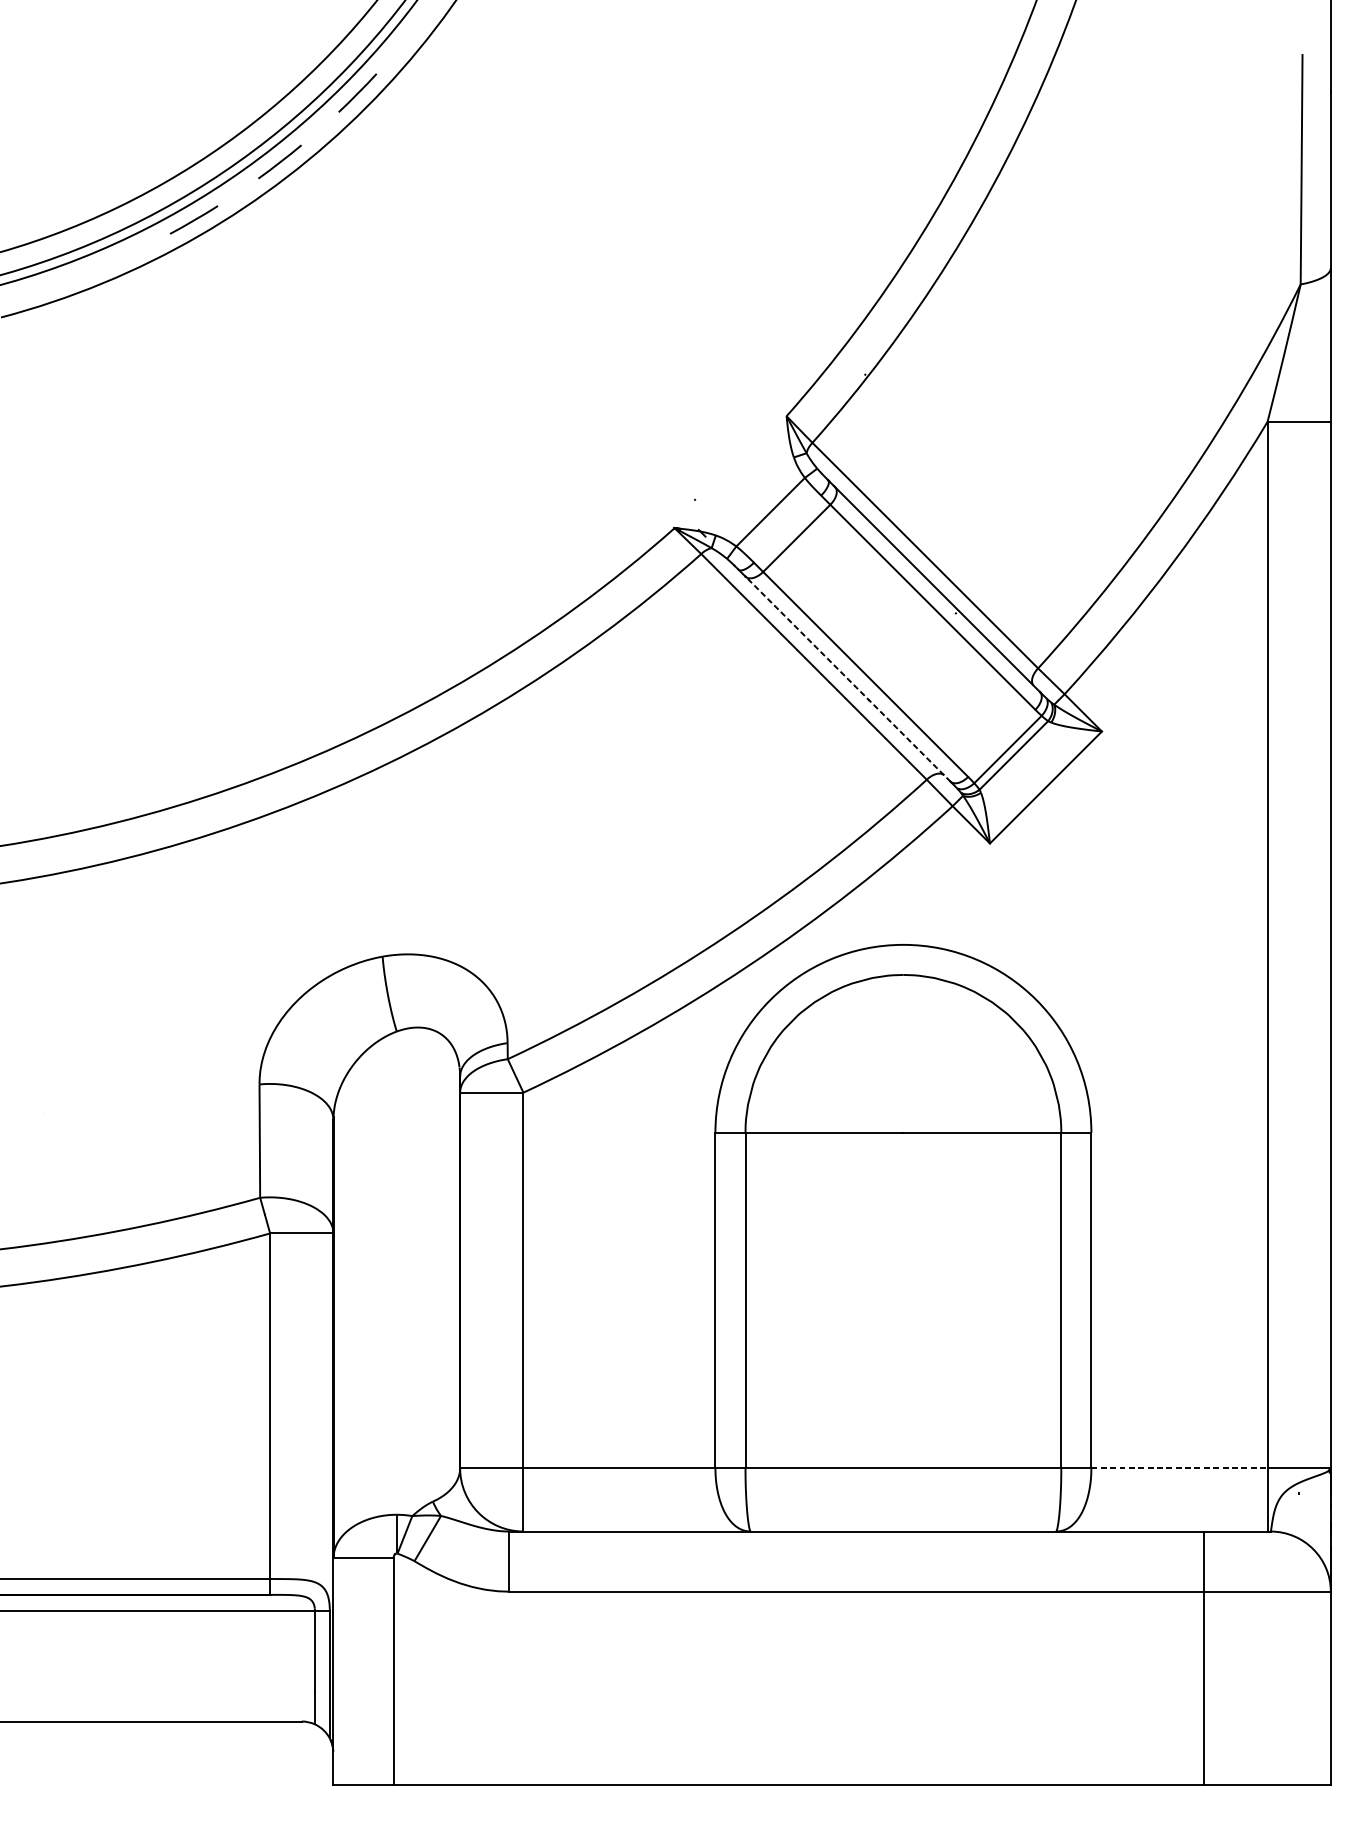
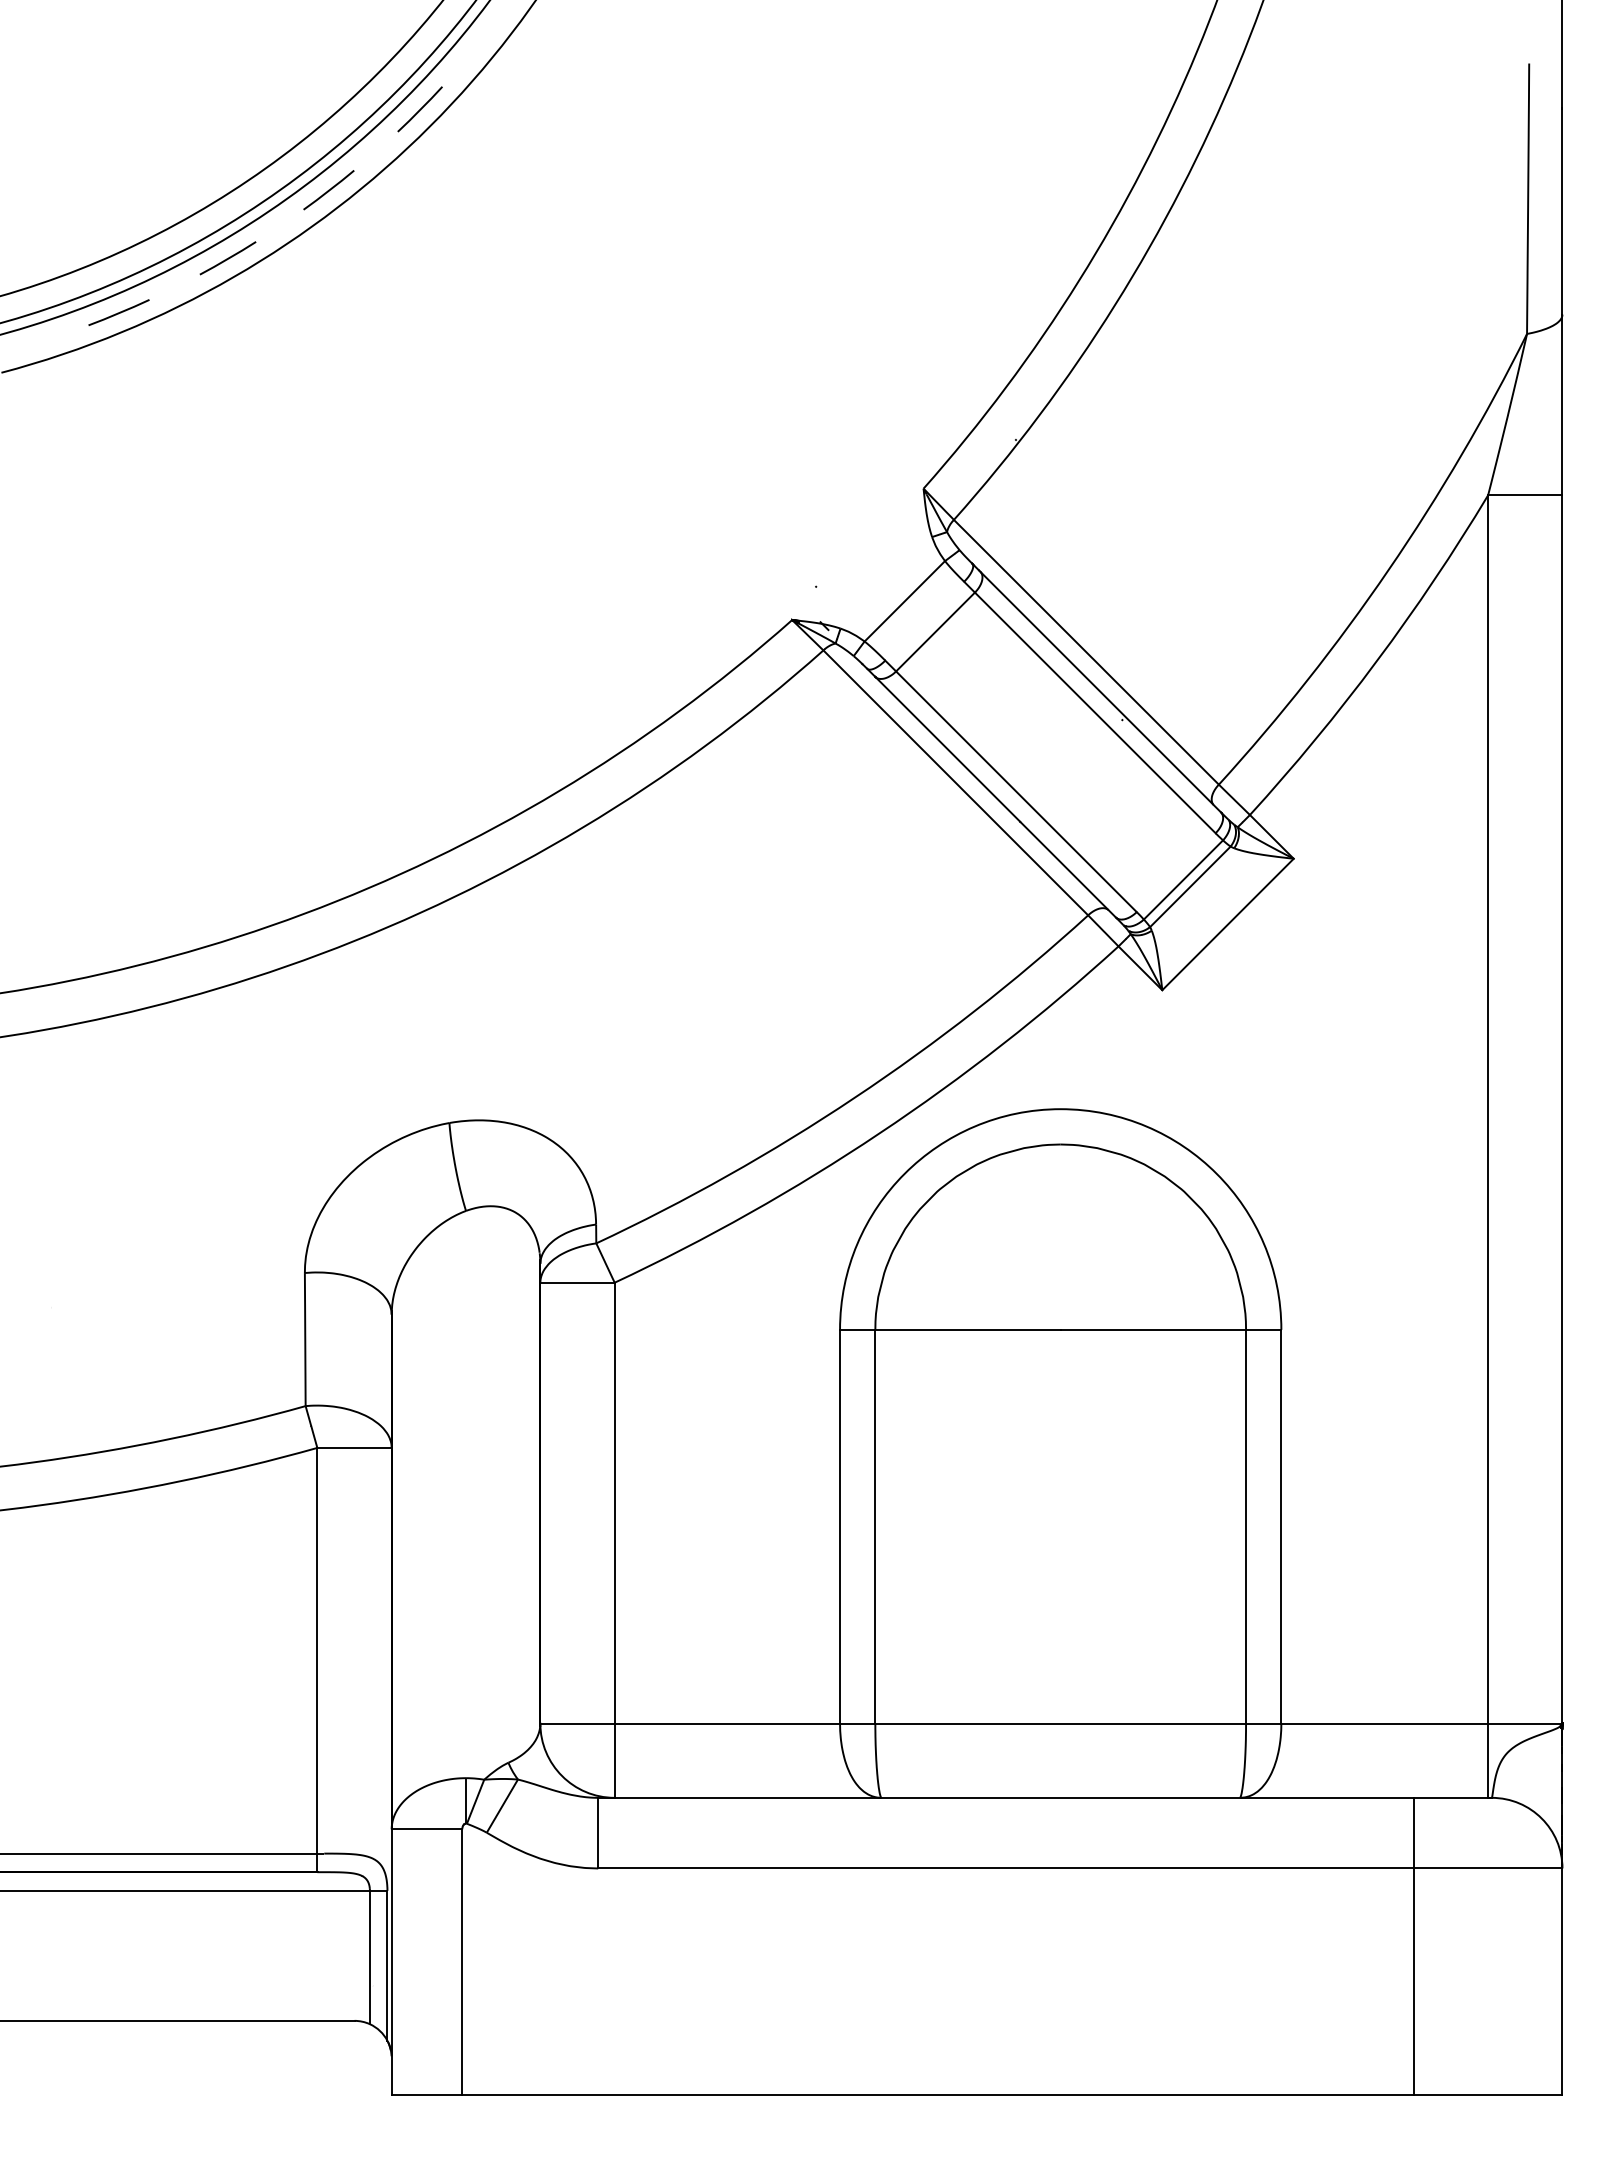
line: (100, 266) -> (118, 312), added
line: (847, 679) -> (995, 797), dashed -> solid
line: (1180, 1468) -> (1385, 1723), dashed -> solid

